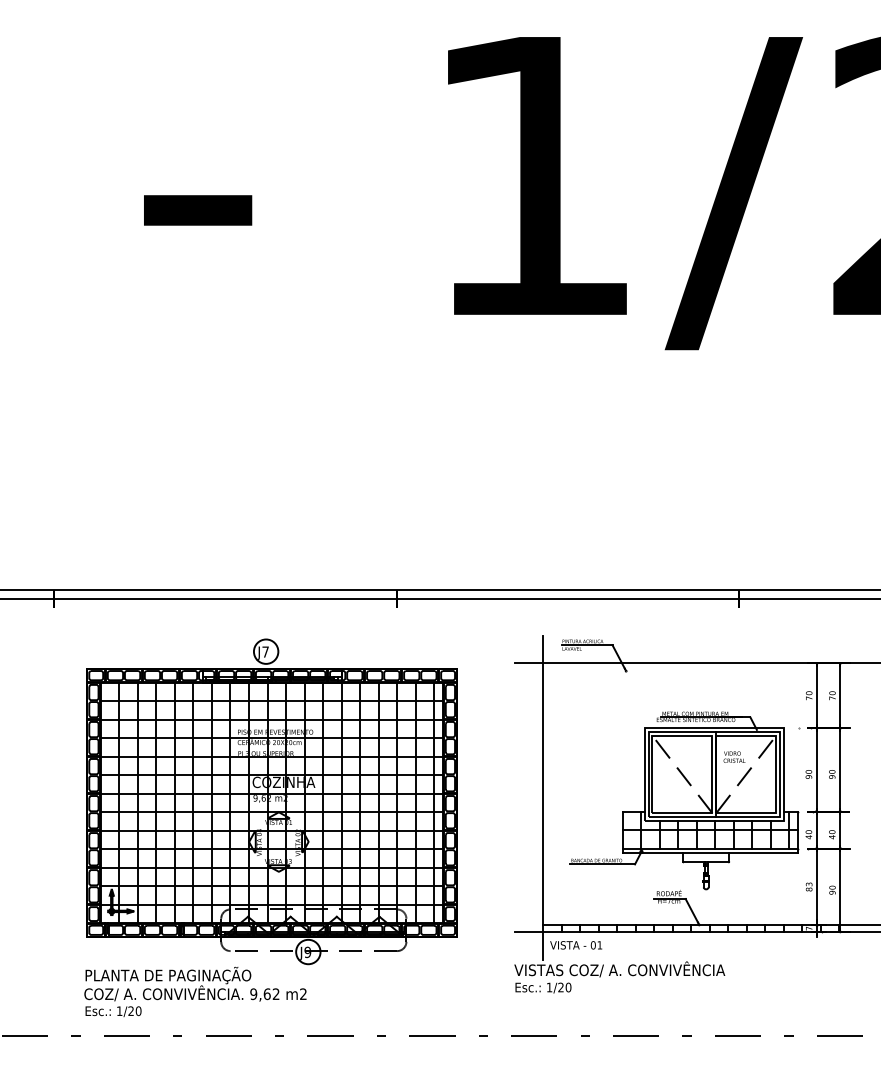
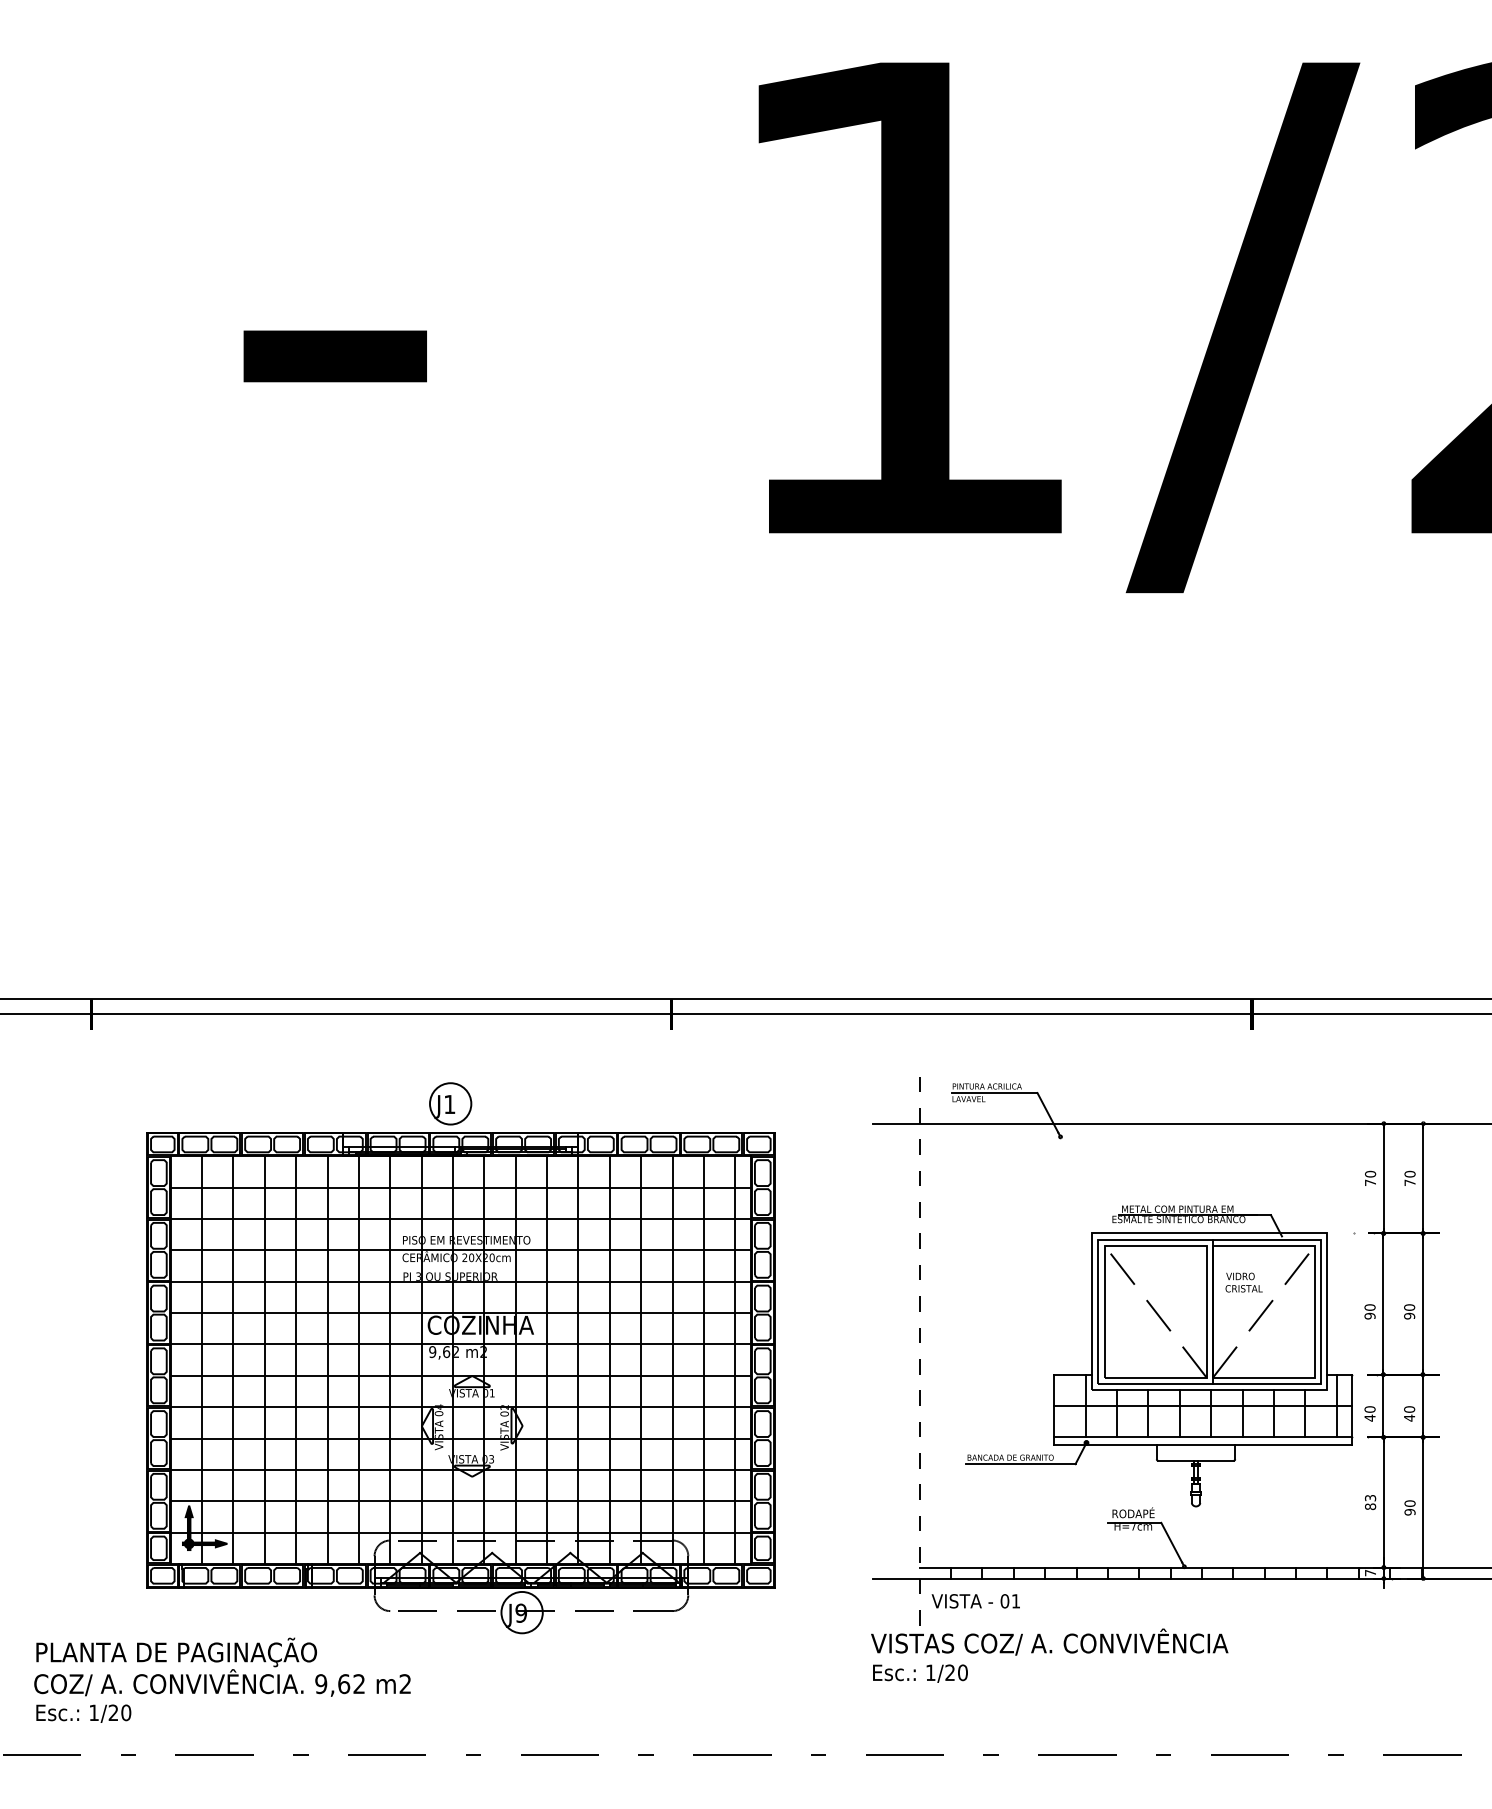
text: (265, 651) -> (449, 1103), J7 -> J1
line: (543, 798) -> (920, 1352), solid -> dashed
text: (195, 991) -> (222, 1679), moved

